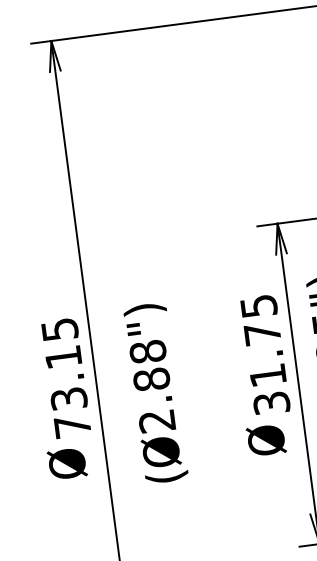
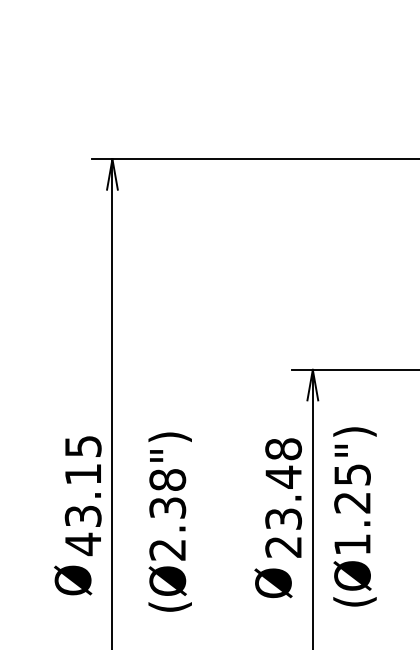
text: (265, 354) -> (283, 497), 31.75 -> 23.48
text: (151, 379) -> (167, 507), (Ø2.88") -> (Ø2.38")
text: (71, 426) -> (82, 544), 73.15 -> 43.15

